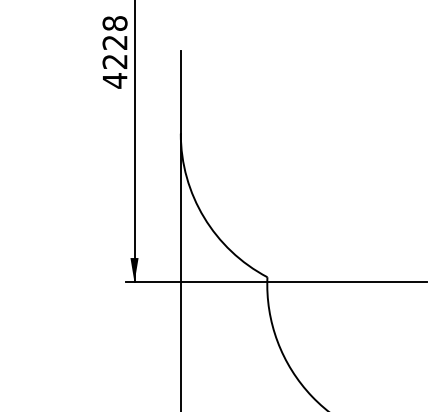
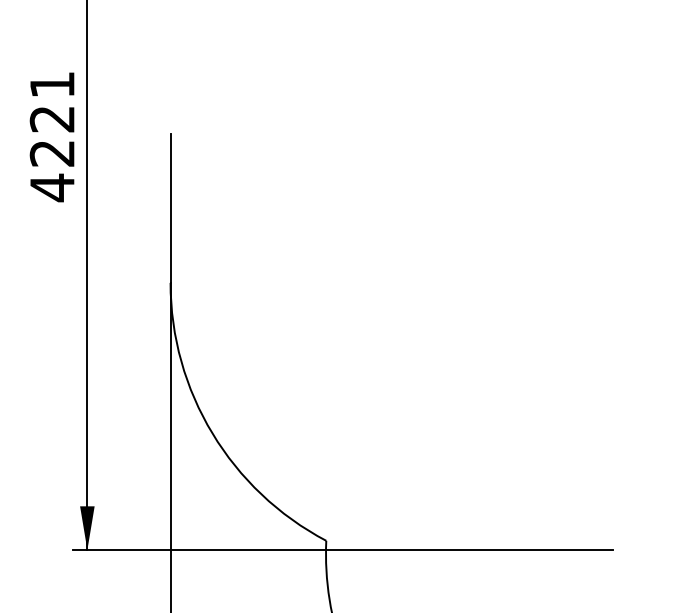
text: (114, 23) -> (51, 84), 4228 -> 4221

